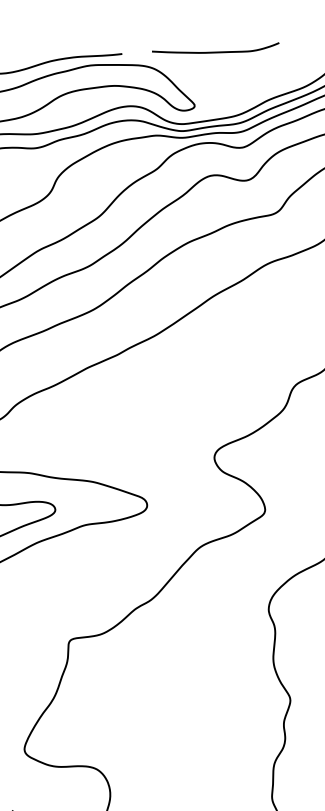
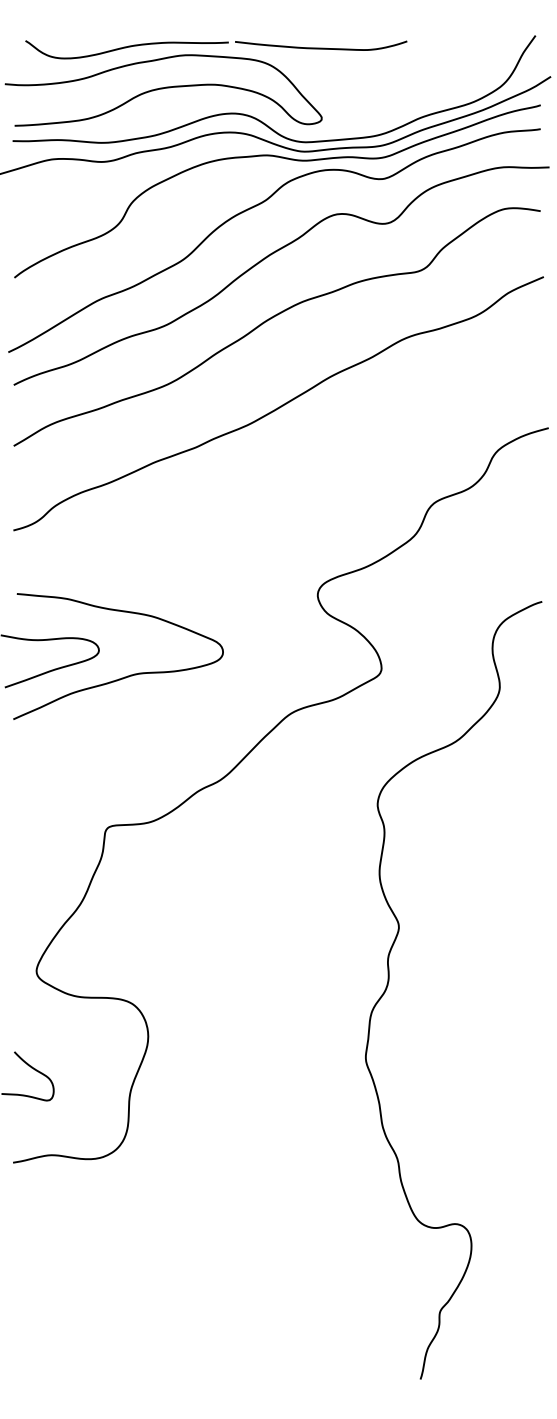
curve: (216, 51) -> (321, 47), moved

